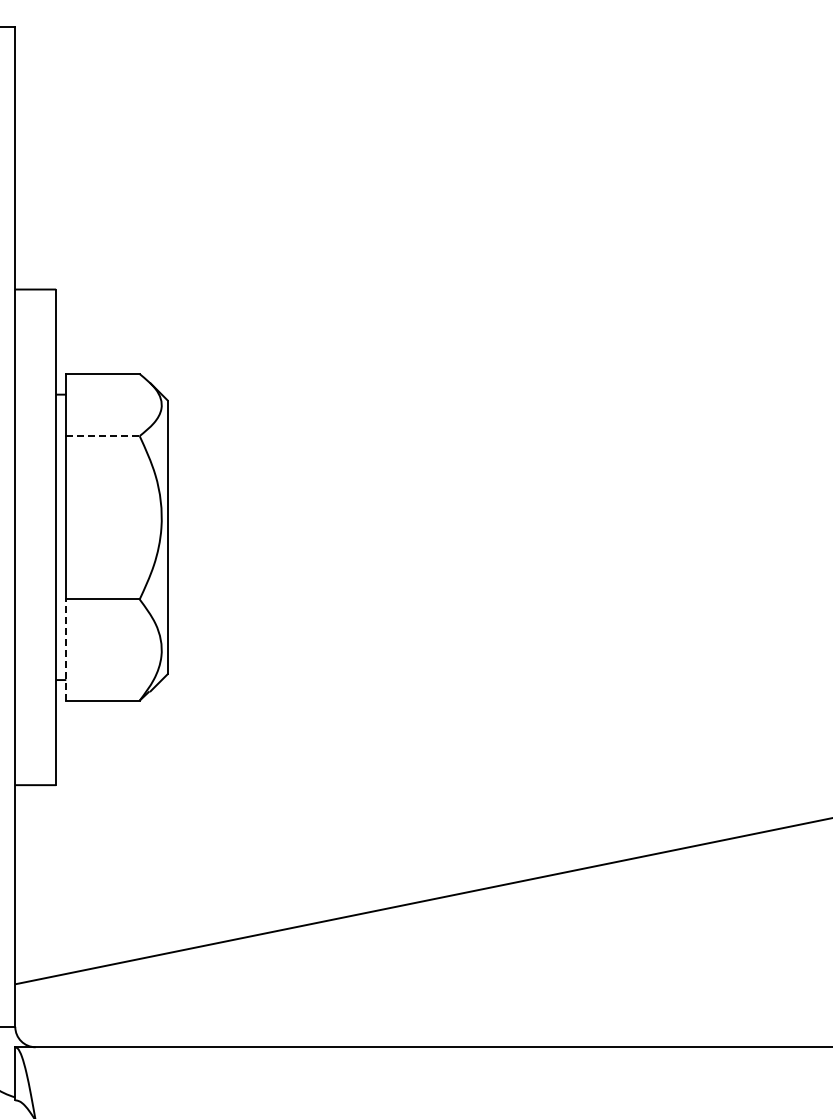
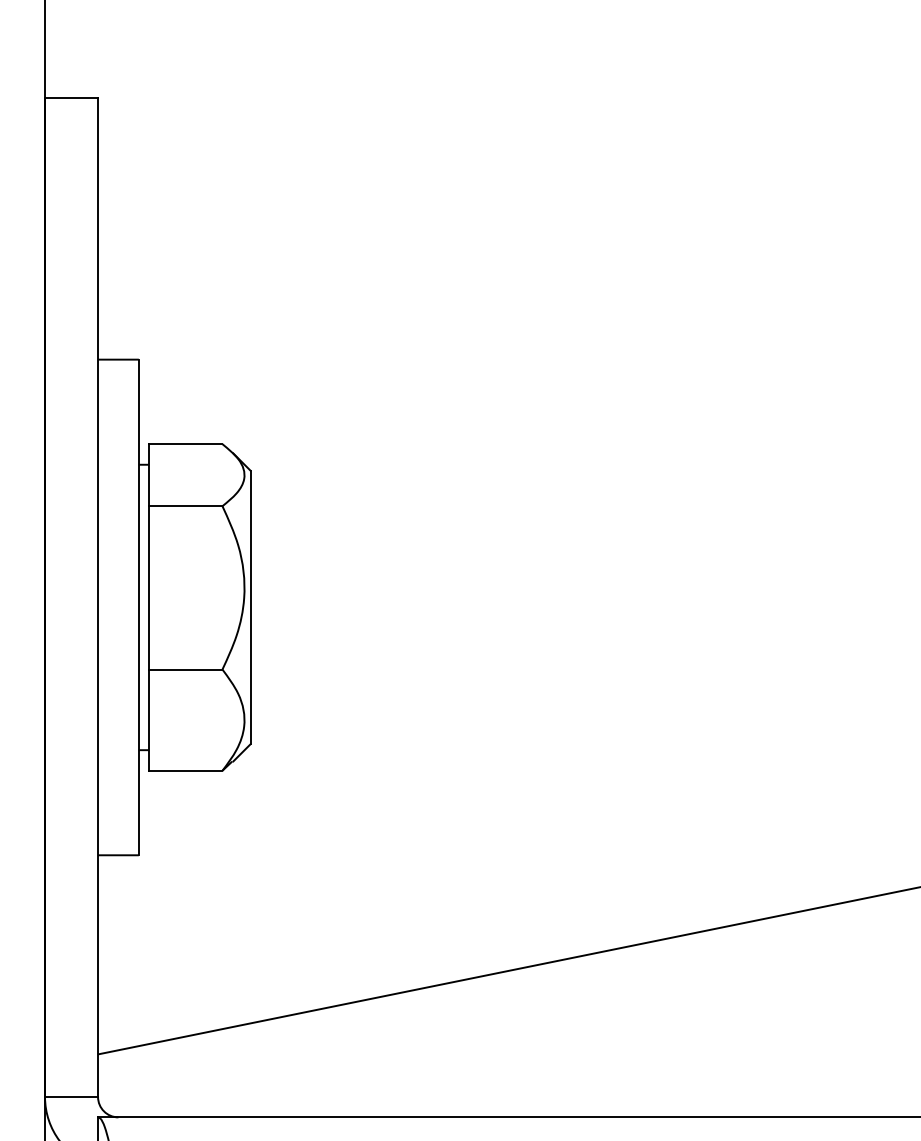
line: (102, 436) -> (185, 506), dashed -> solid
line: (66, 650) -> (149, 720), dashed -> solid

